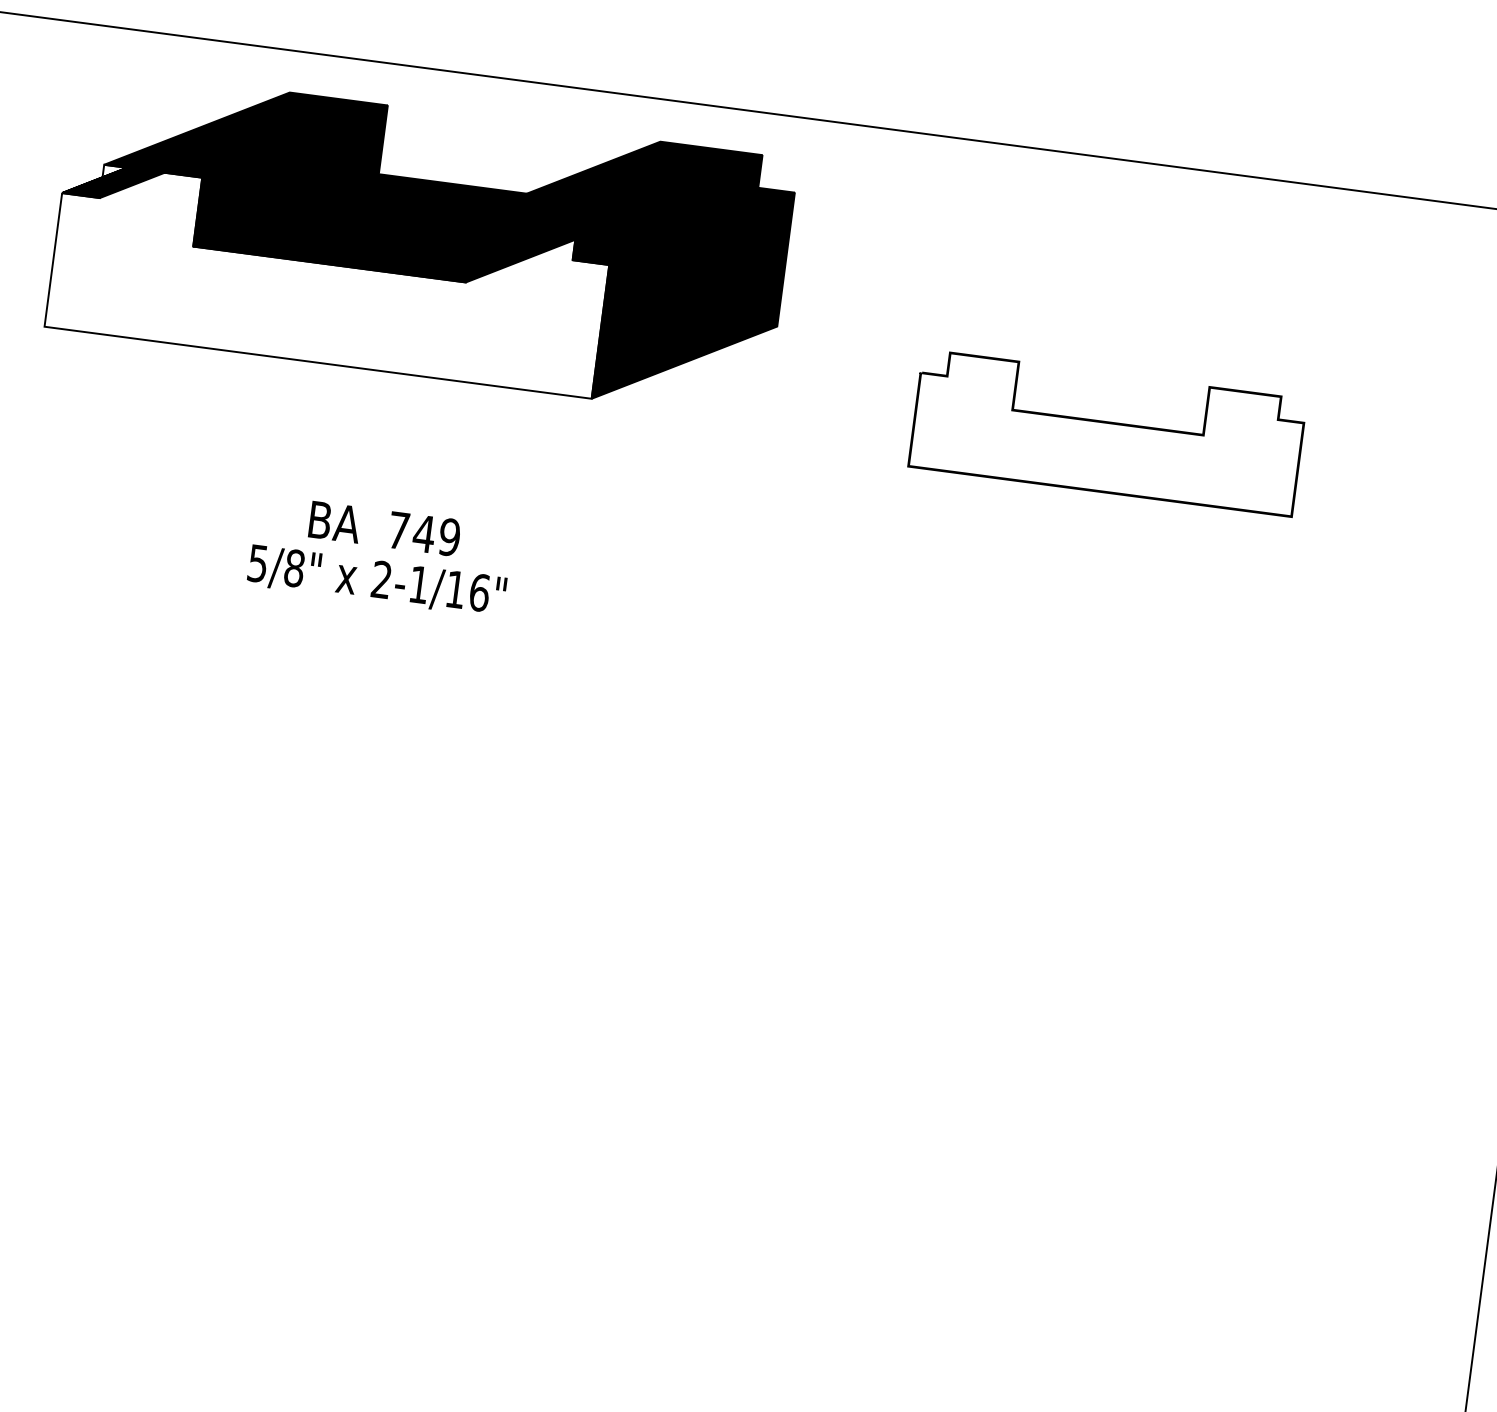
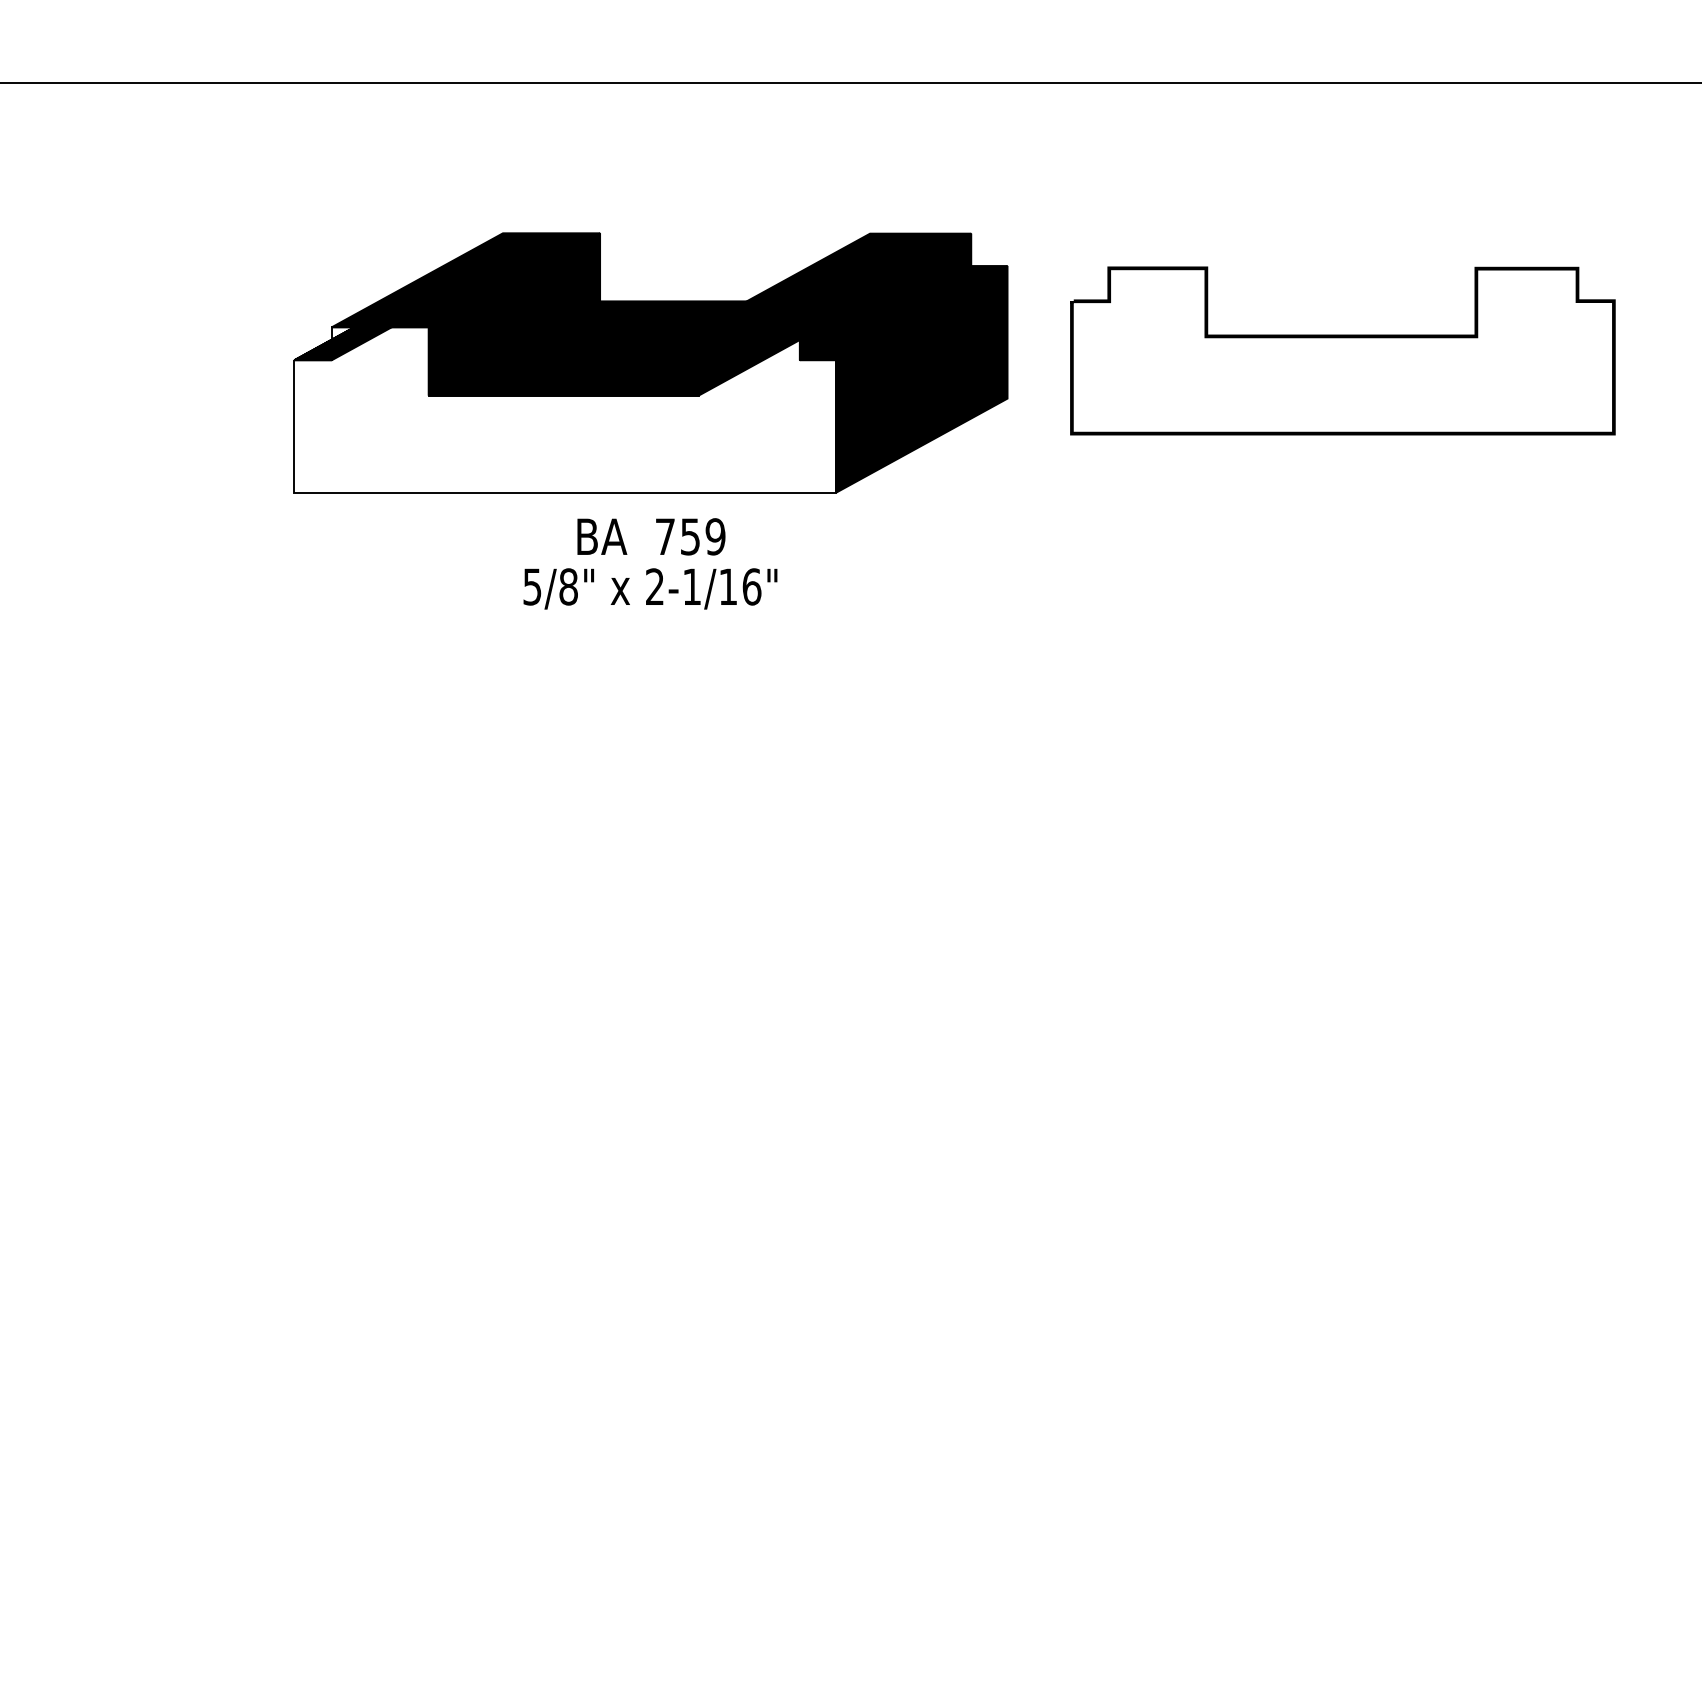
part: (421, 242) -> (650, 362), moved
part: (1107, 432) -> (1342, 350), size x1.43
text: (424, 533) -> (690, 536), 749 -> 759

